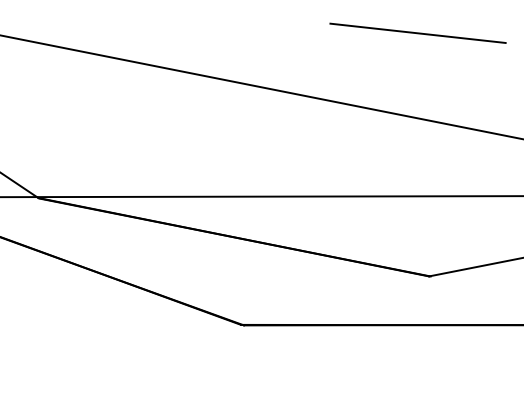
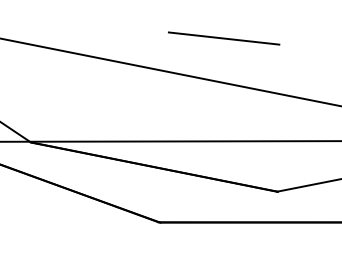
line: (418, 33) -> (224, 38), moved

